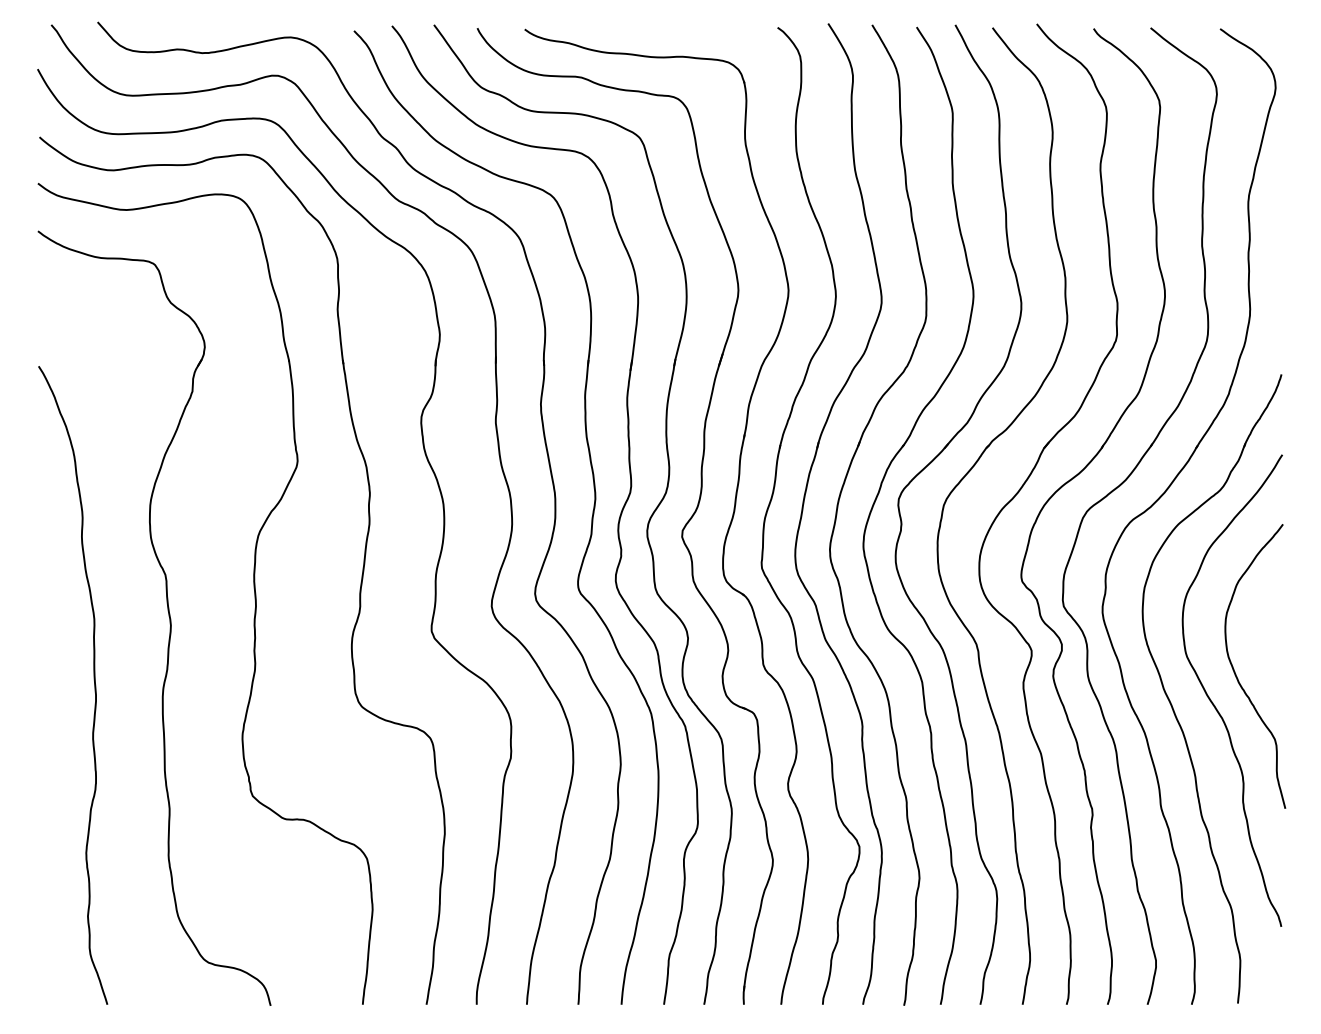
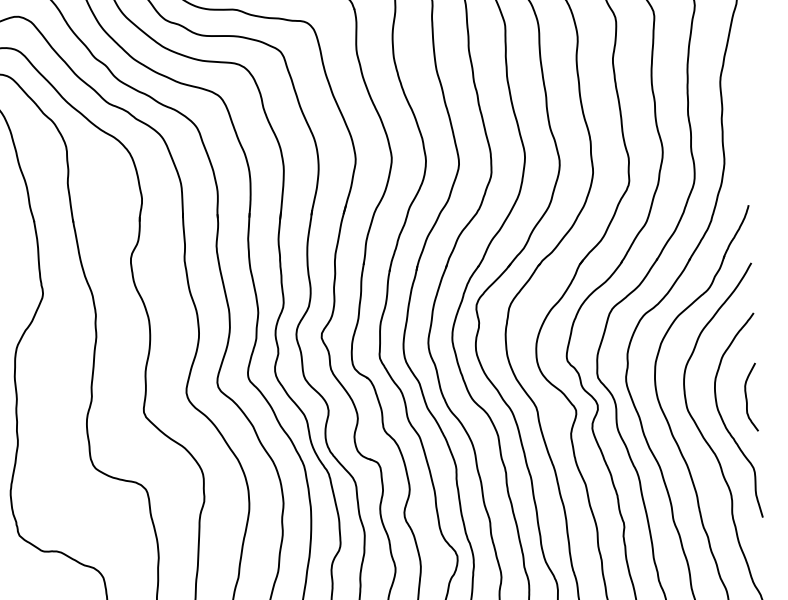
curve: (1269, 640) -> (747, 396), added

